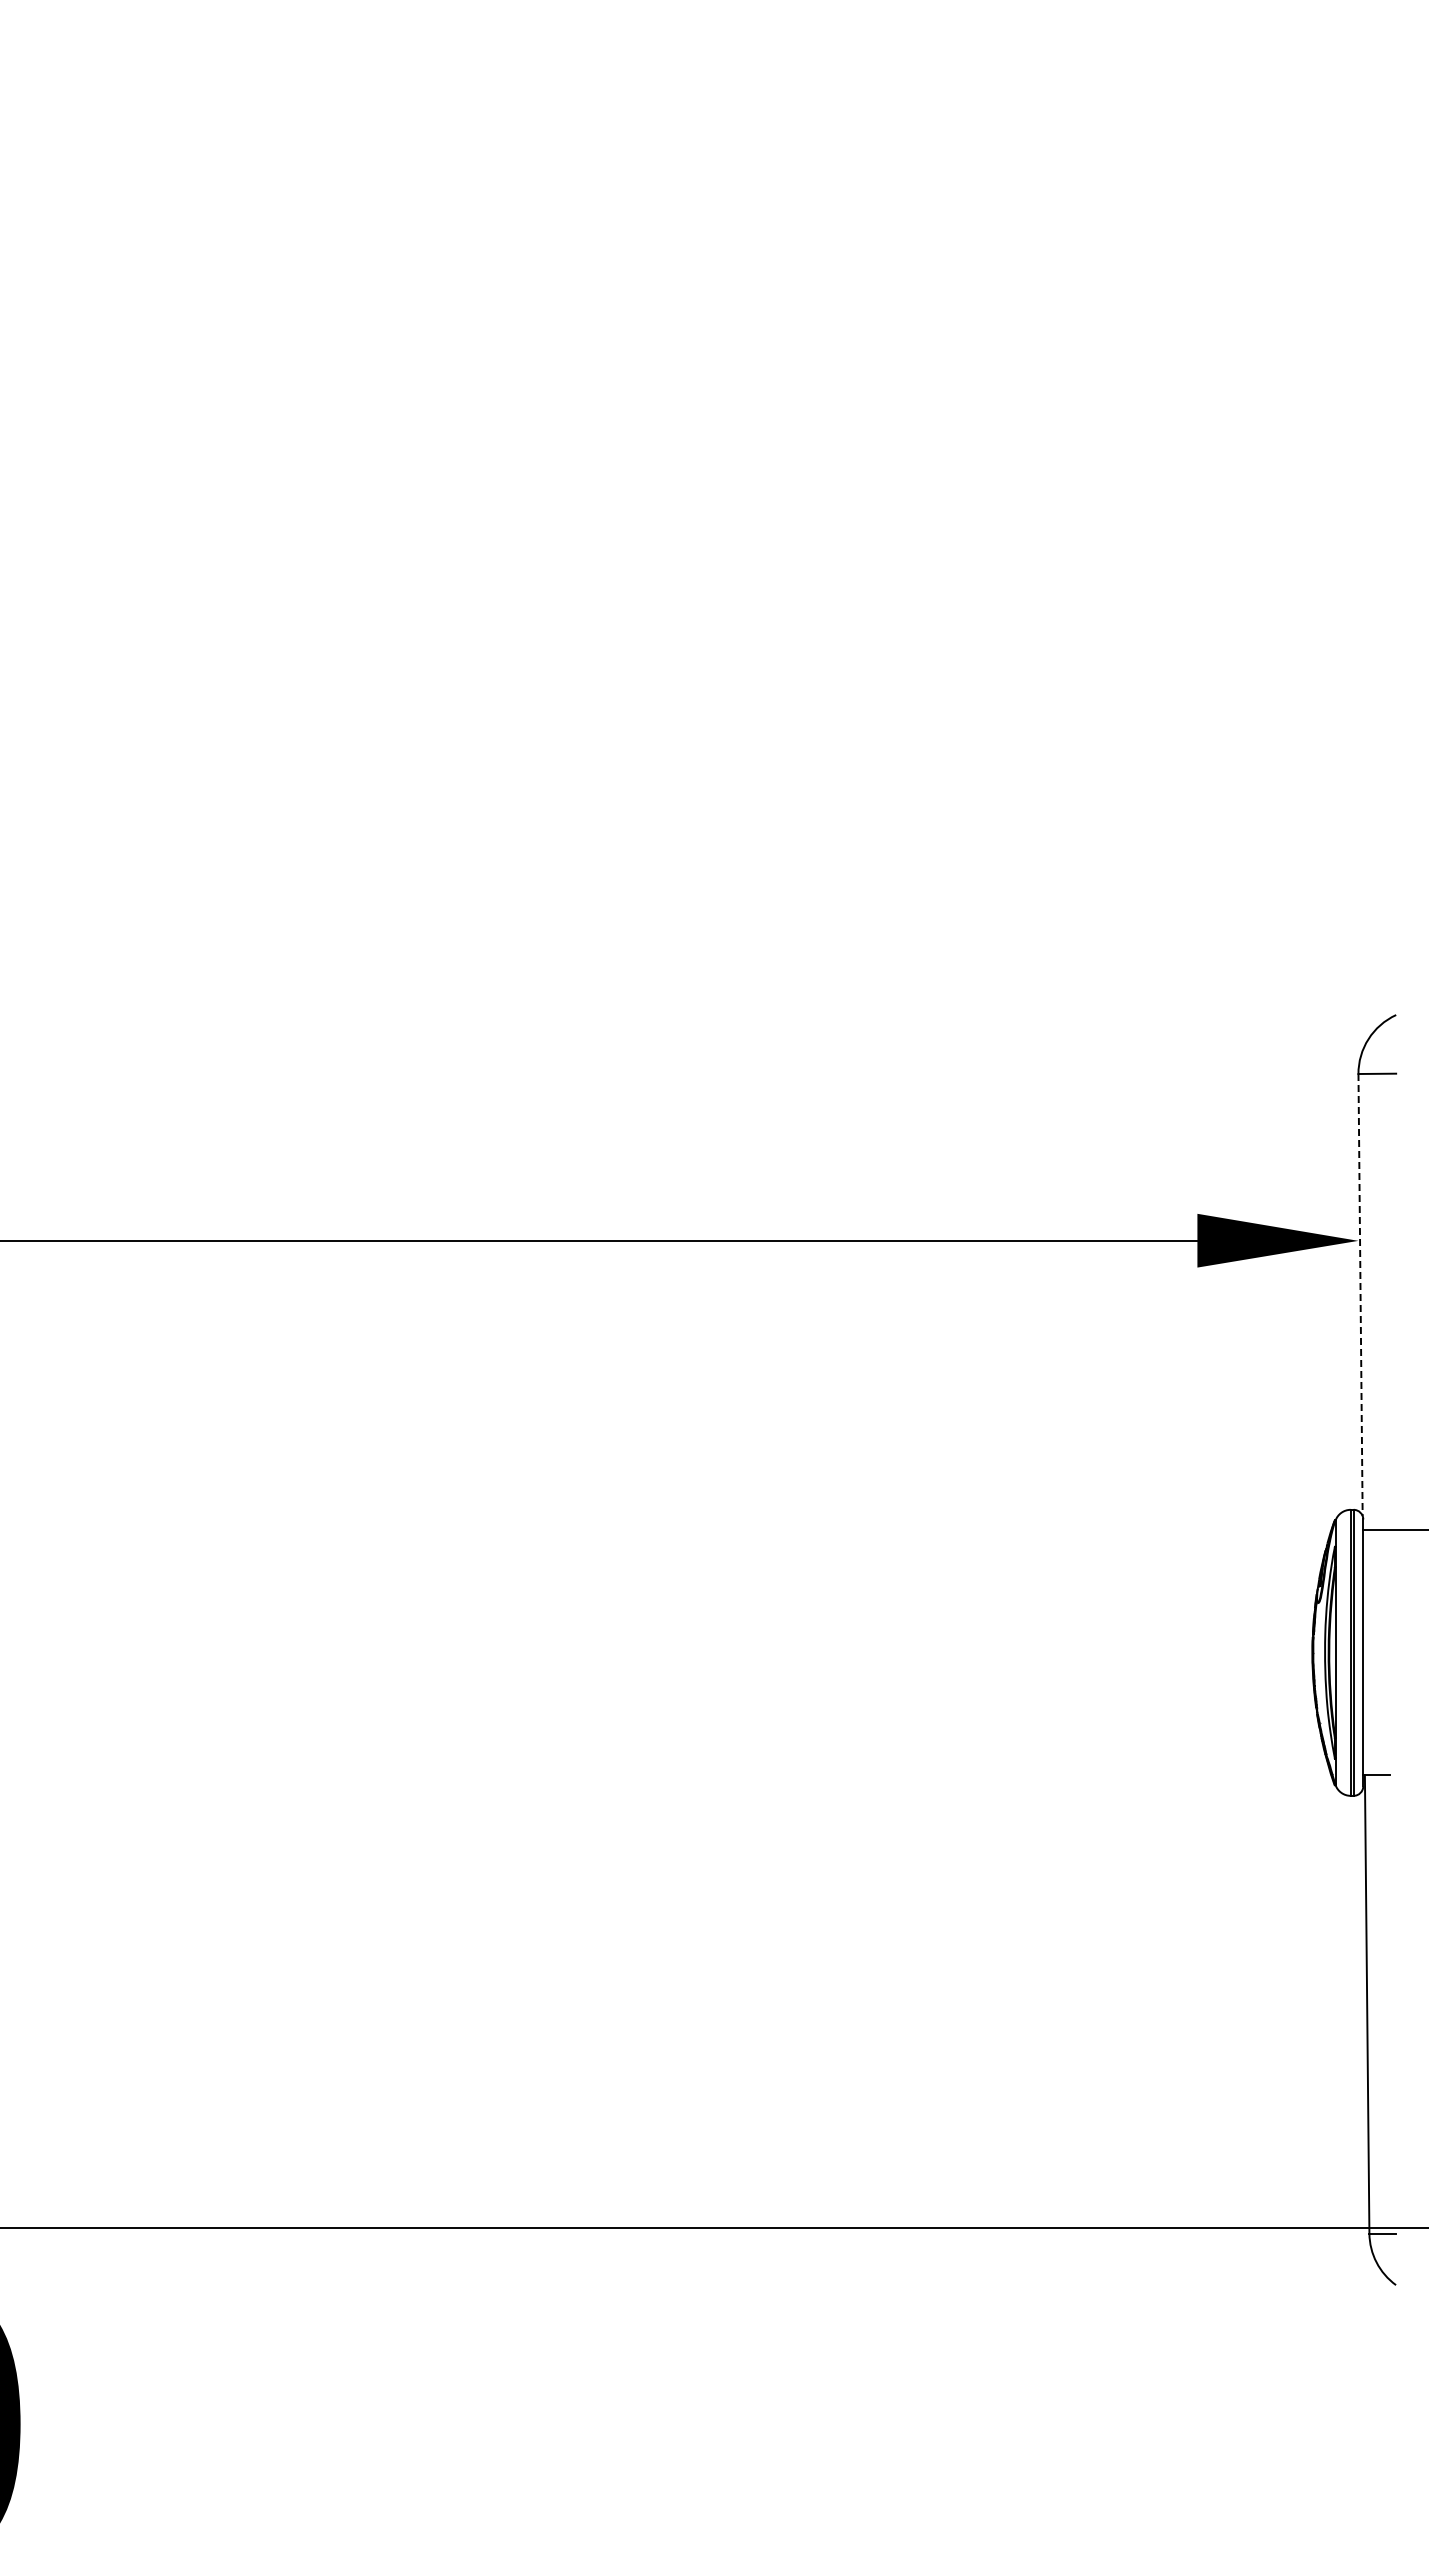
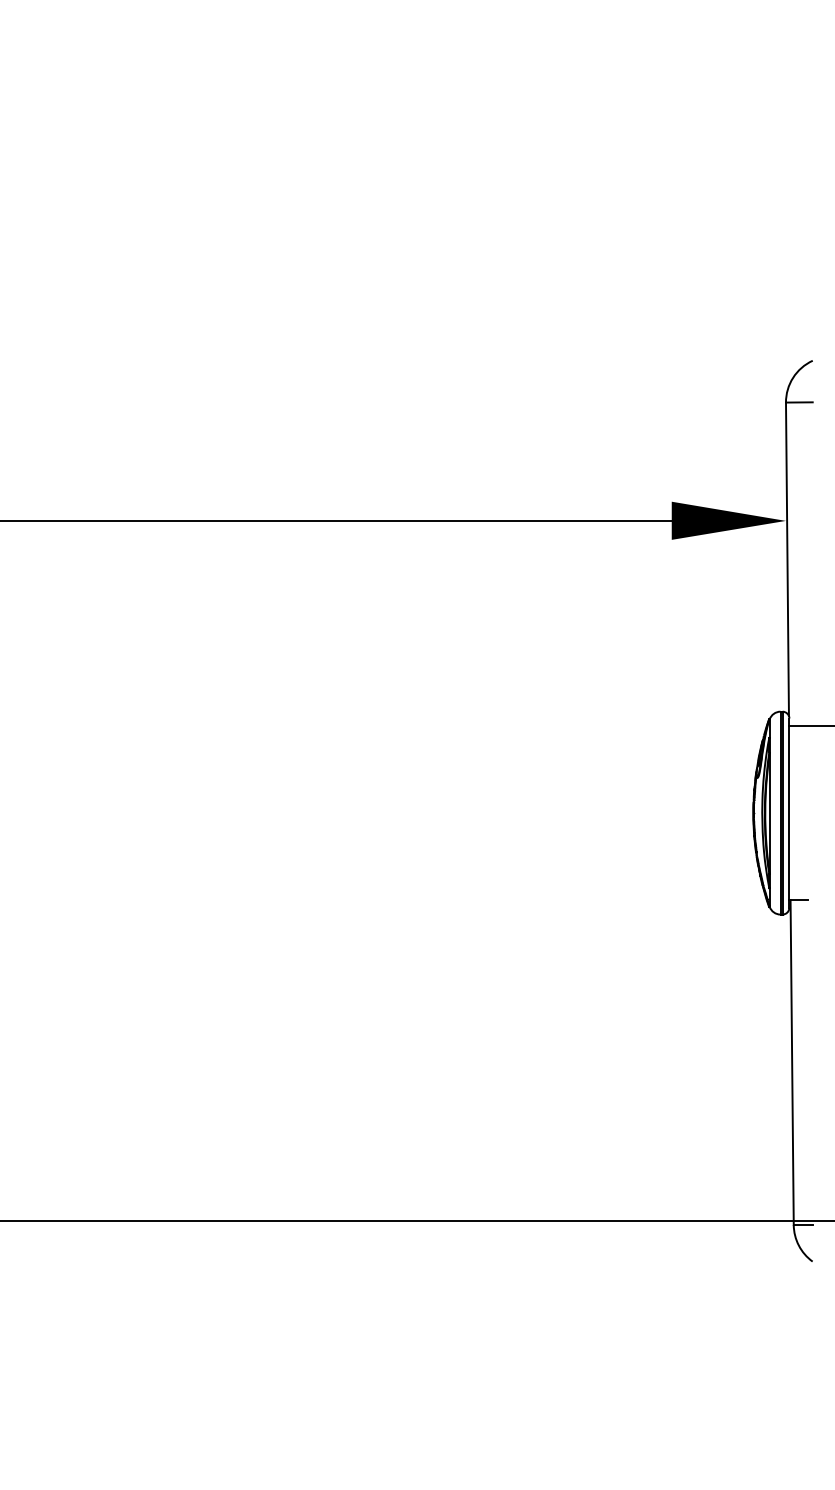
line: (1360, 1294) -> (787, 558), dashed -> solid

